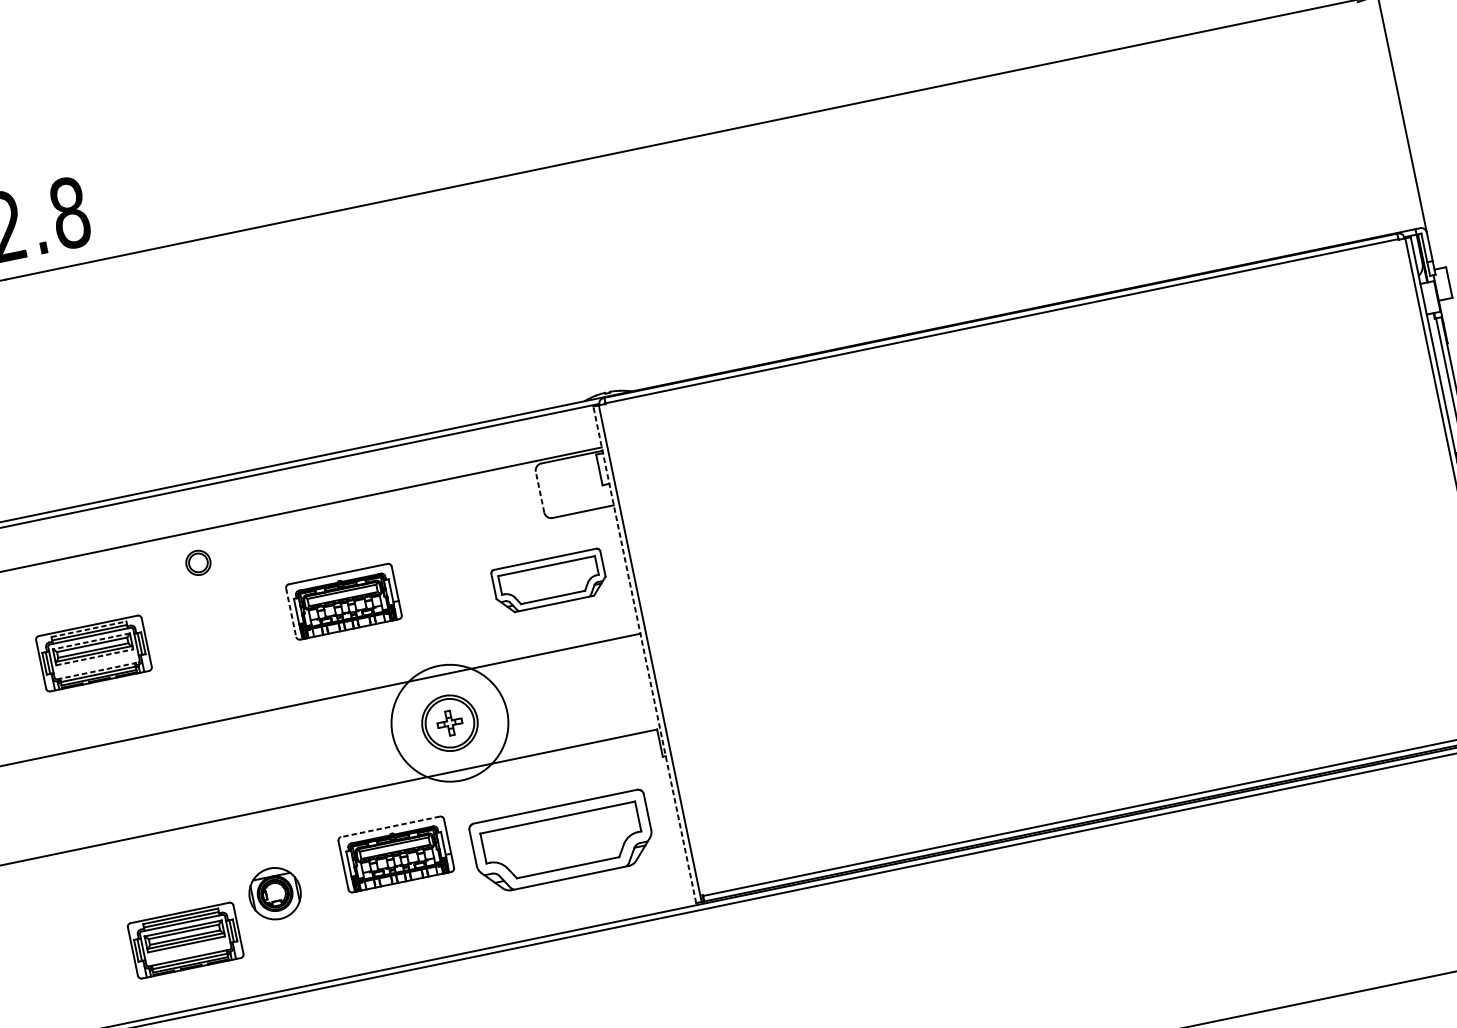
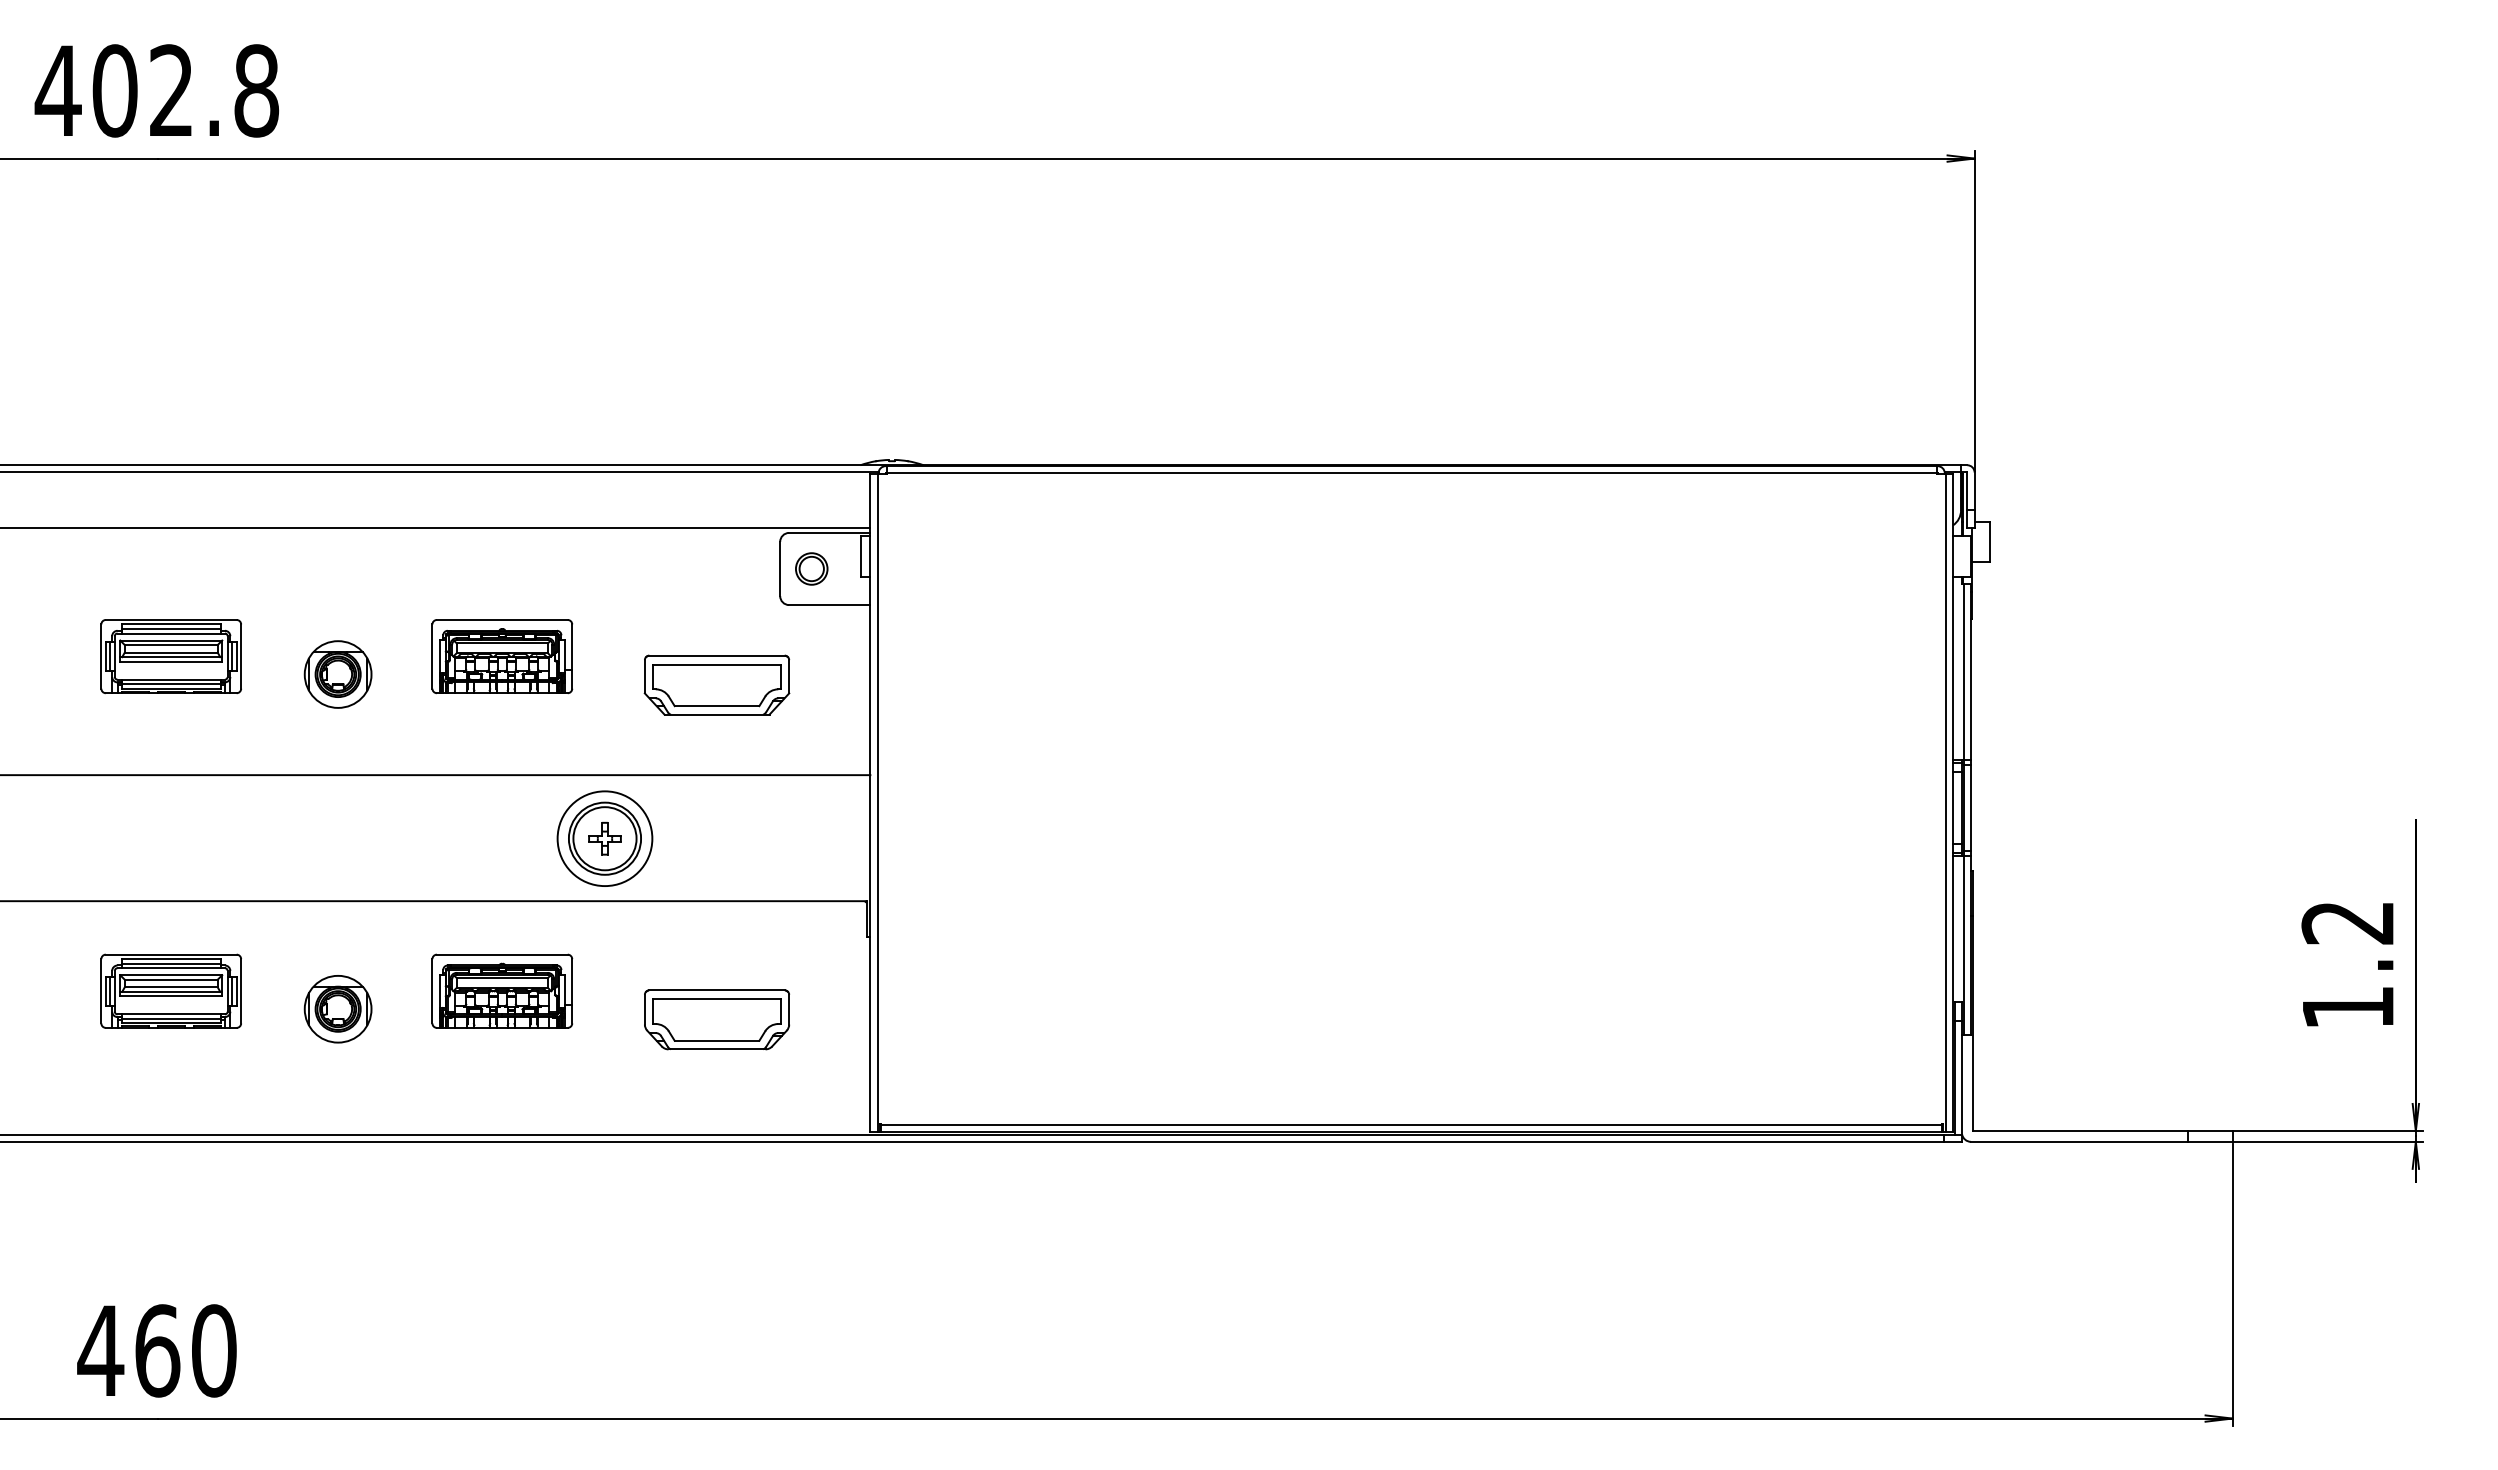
line: (540, 491) -> (780, 568), dashed -> solid
part: (198, 562) -> (811, 568), moved
part: (549, 581) -> (716, 684), moved
line: (291, 613) -> (432, 657), dashed -> solid
line: (89, 629) -> (171, 624), dashed -> solid
line: (91, 641) -> (171, 640), dashed -> solid
part: (222, 641) -> (337, 674), added
line: (644, 655) -> (870, 803), dashed -> solid
line: (94, 657) -> (171, 661), dashed -> solid
line: (97, 670) -> (171, 679), dashed -> solid
circle: (449, 723) -> (604, 838), size x0.62
line: (389, 826) -> (501, 954), dashed -> solid
part: (562, 842) -> (716, 1019), size x0.62
part: (185, 940) -> (170, 990), moved

